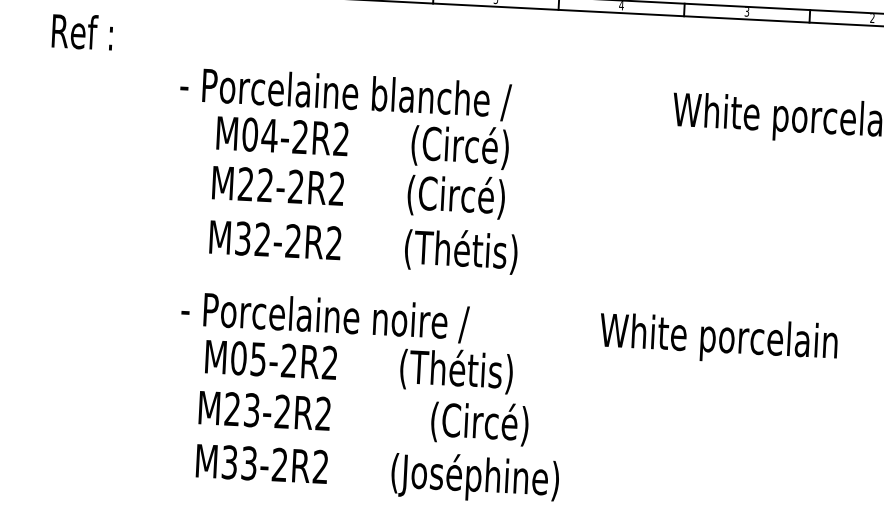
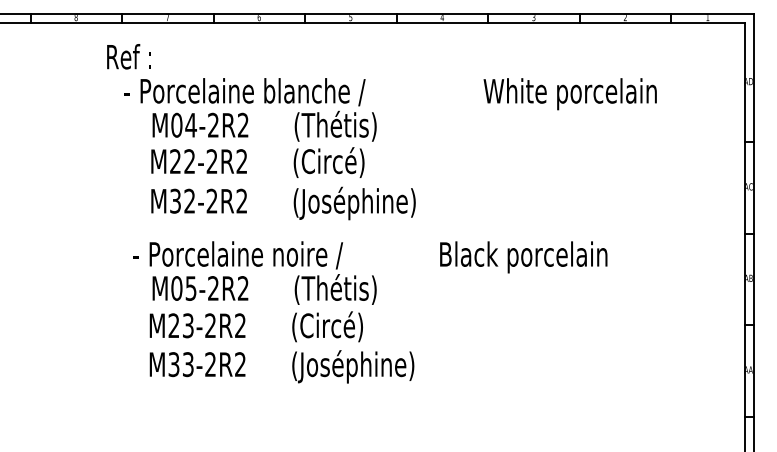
text: (81, 31) -> (128, 56), moved
text: (471, 146) -> (338, 125), (Circé) -> (Thétis)
text: (492, 254) -> (357, 203), (Thétis) -> (Joséphine)
text: (717, 339) -> (524, 257), White porcelain -> Black porcelain
text: (479, 422) -> (327, 326), moved

